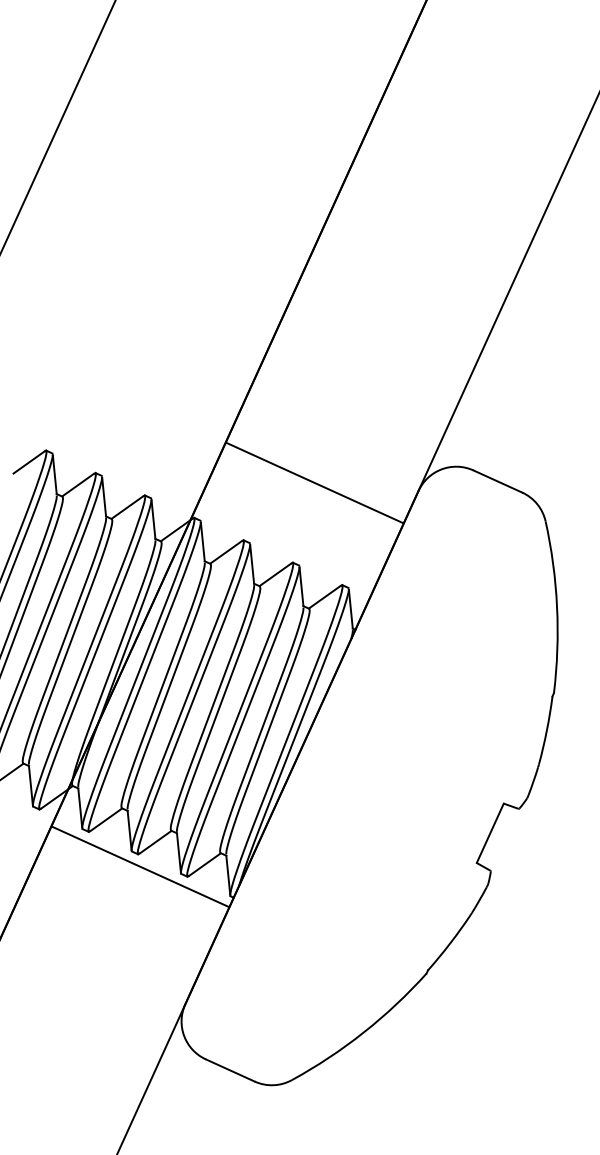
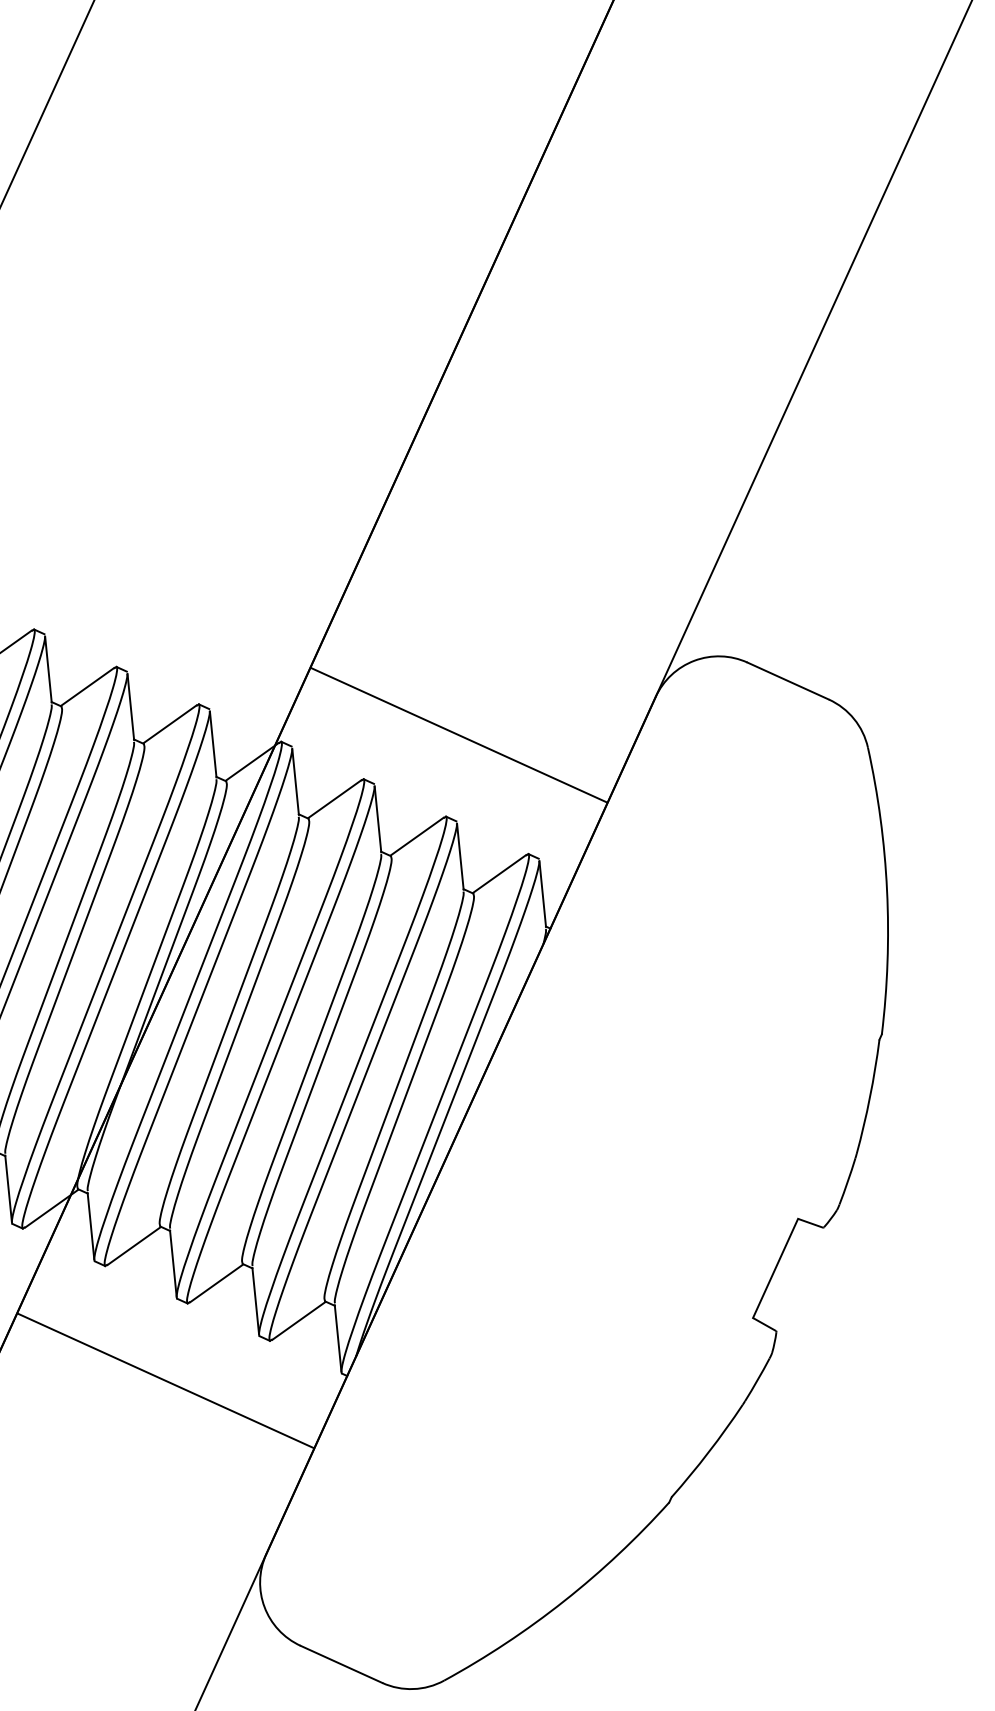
line: (314, 482) -> (458, 734), moved
line: (140, 866) -> (166, 1380), moved

